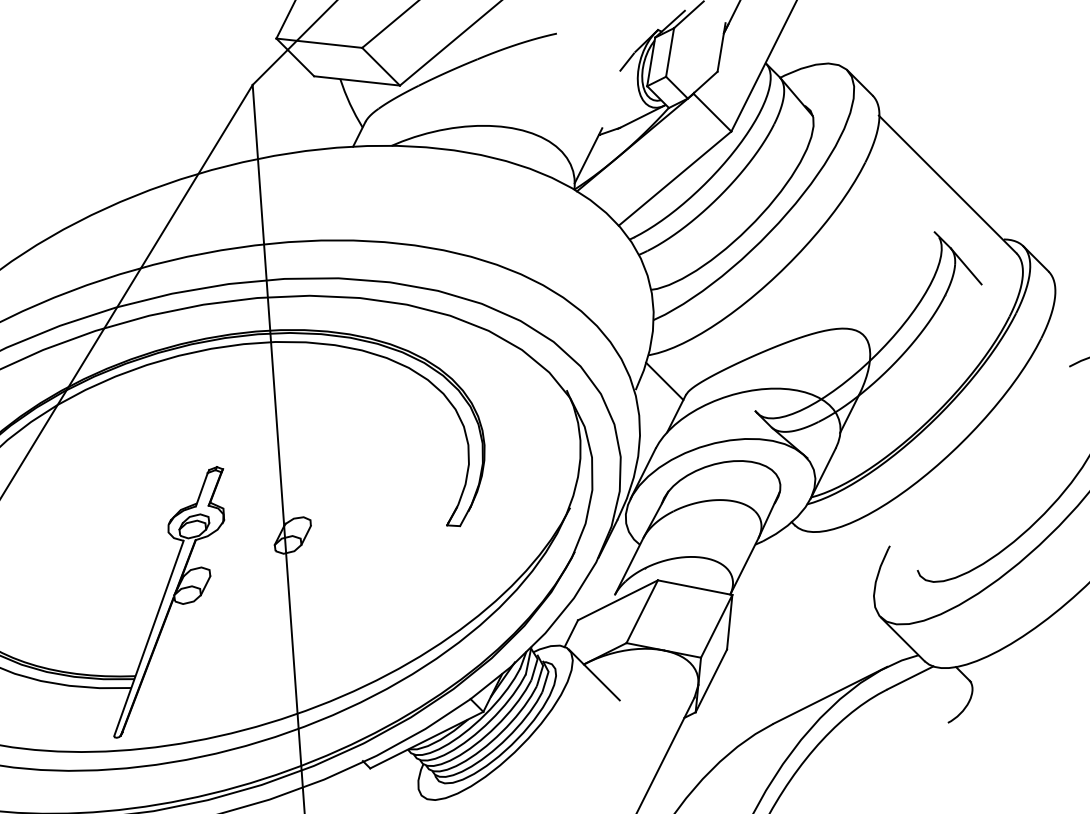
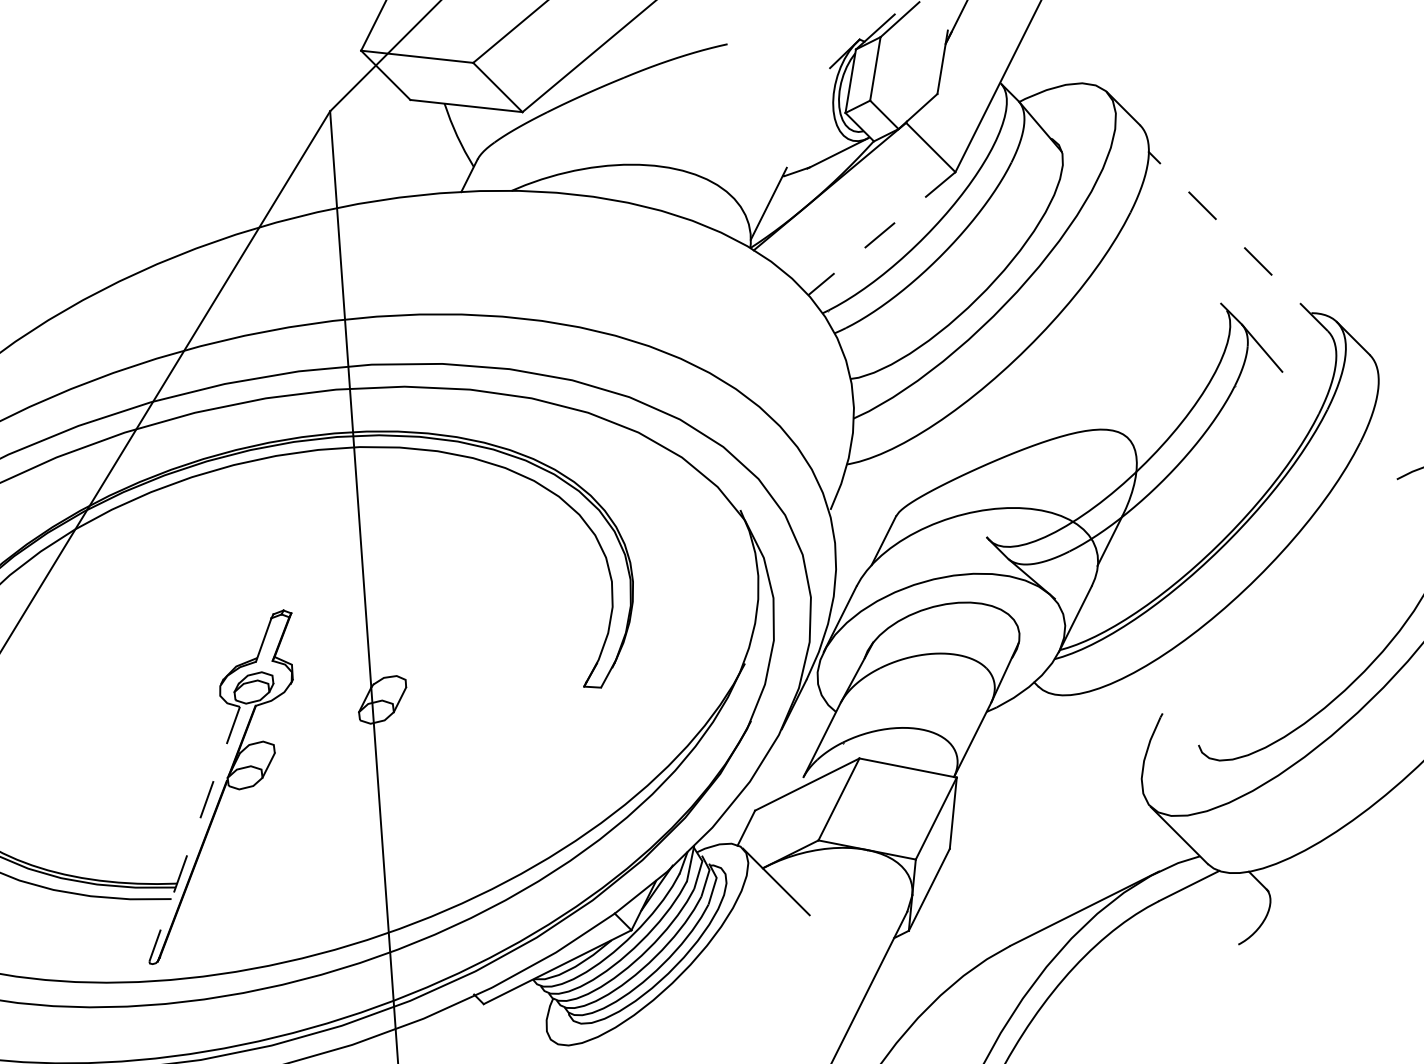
line: (627, 62) -> (819, 81), removed
line: (674, 178) -> (881, 233), solid -> dashed
line: (947, 183) -> (1237, 240), solid -> dashed
line: (664, 381) -> (868, 498), removed
line: (148, 638) -> (194, 834), solid -> dashed

